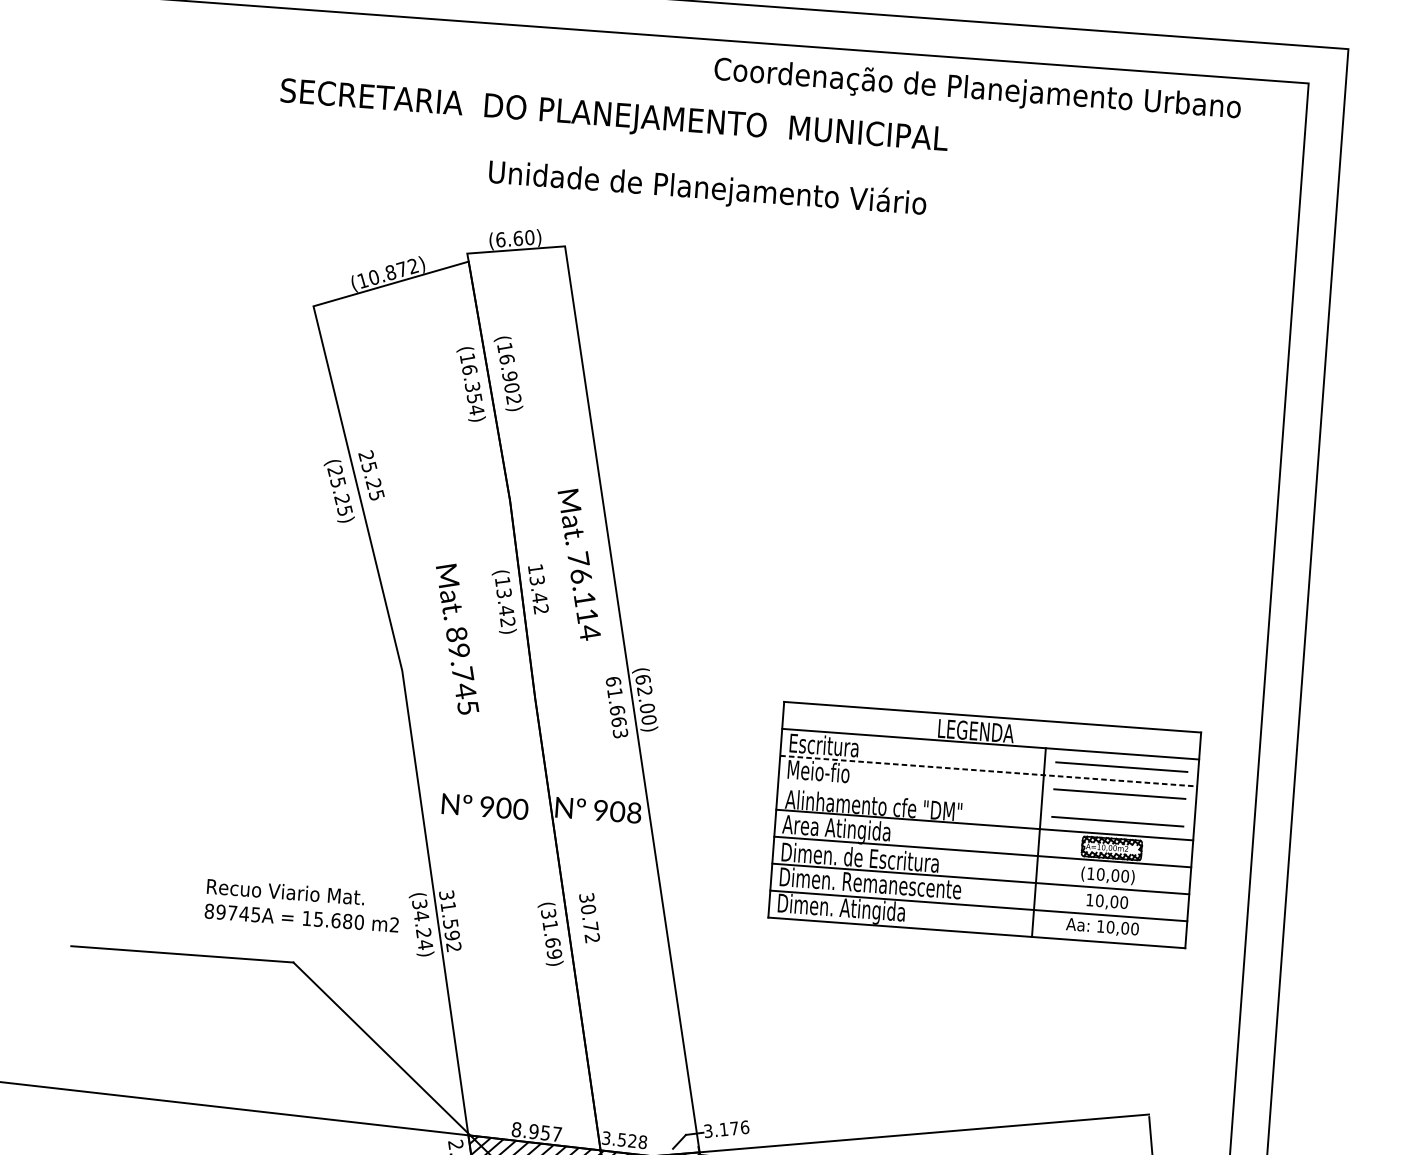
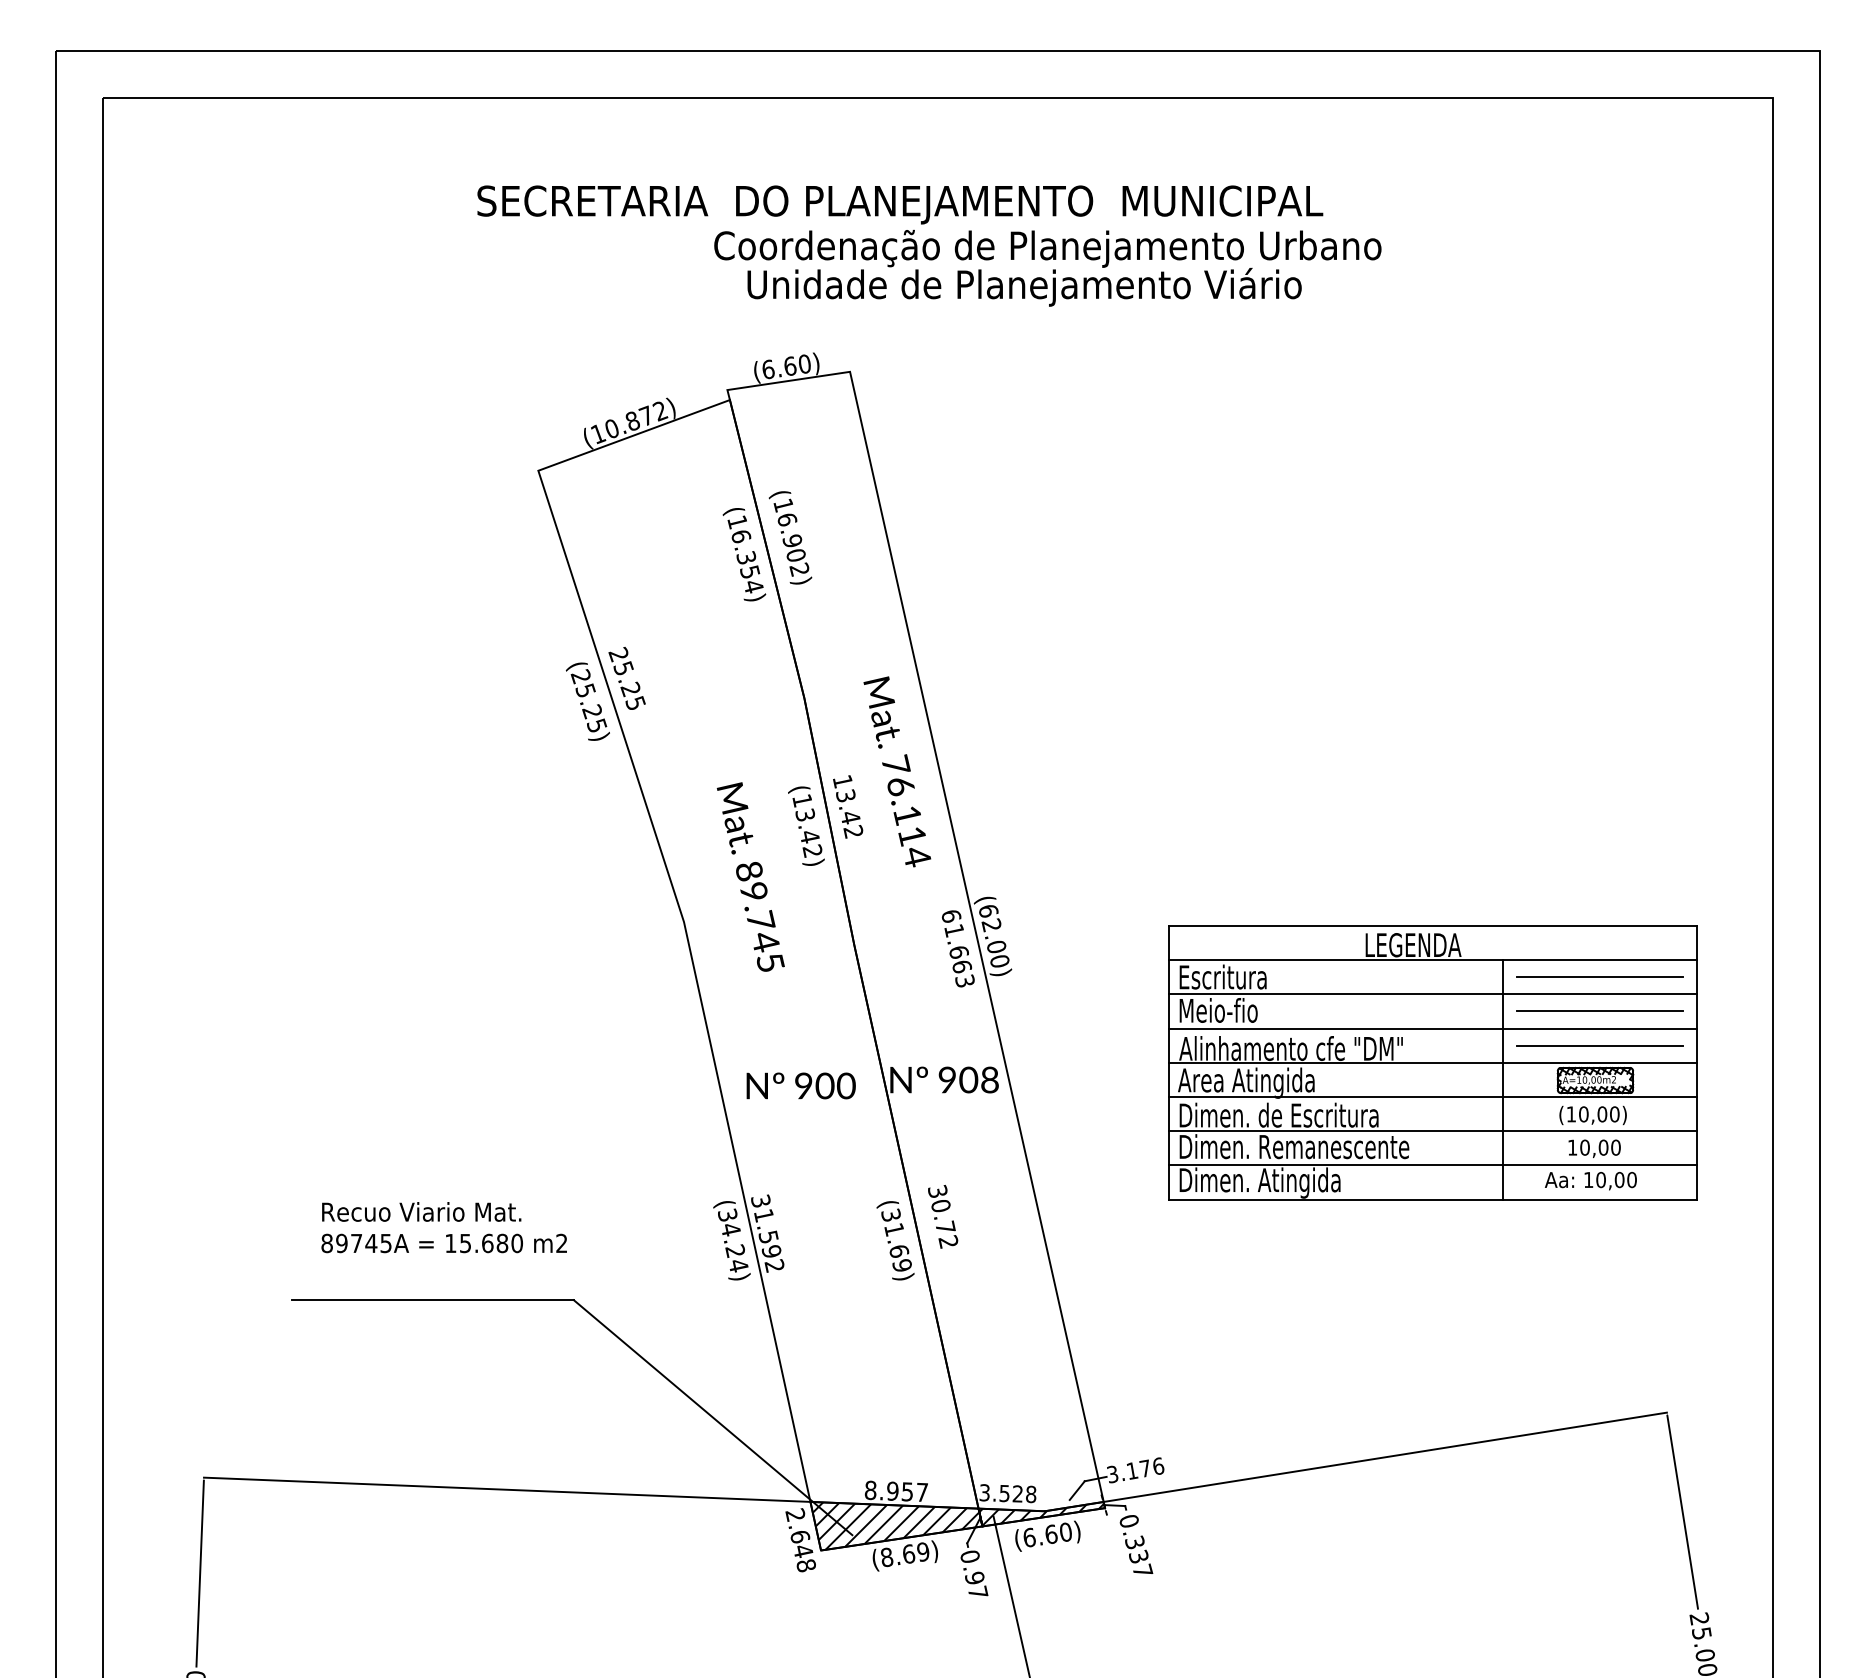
text: (977, 90) -> (1047, 248), moved
line: (989, 771) -> (1433, 994), dashed -> solid
line: (986, 797) -> (1432, 1028), added
text: (302, 905) -> (443, 1227), moved

